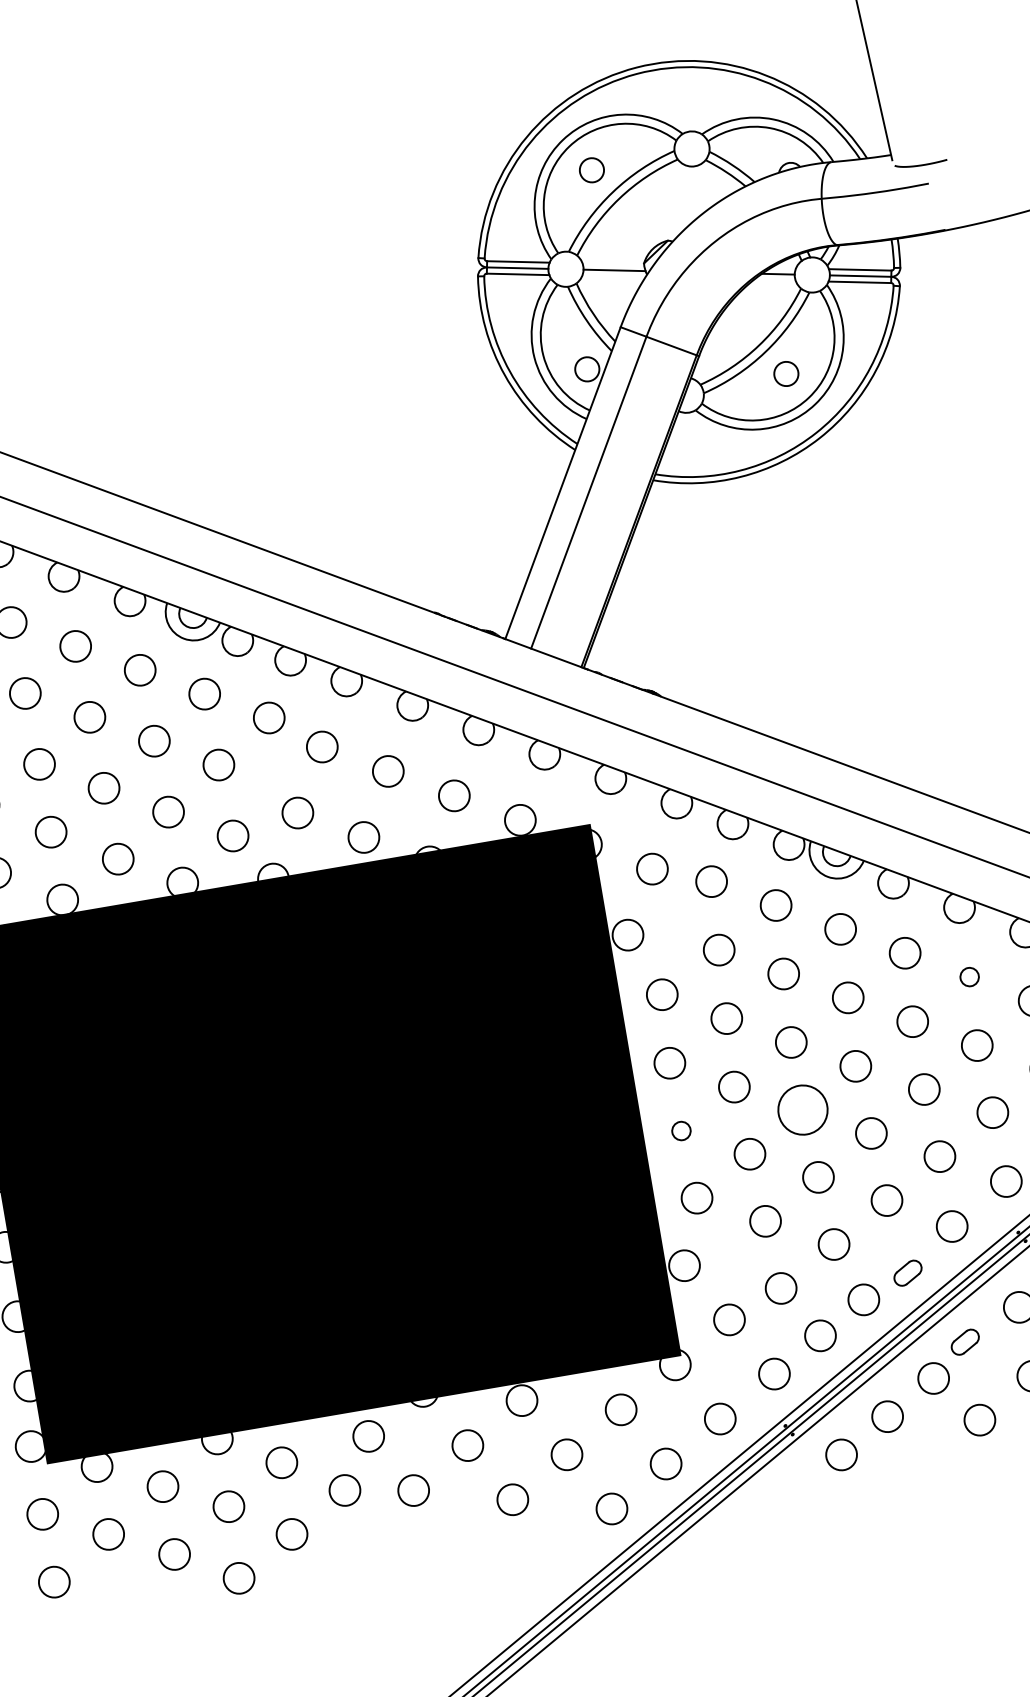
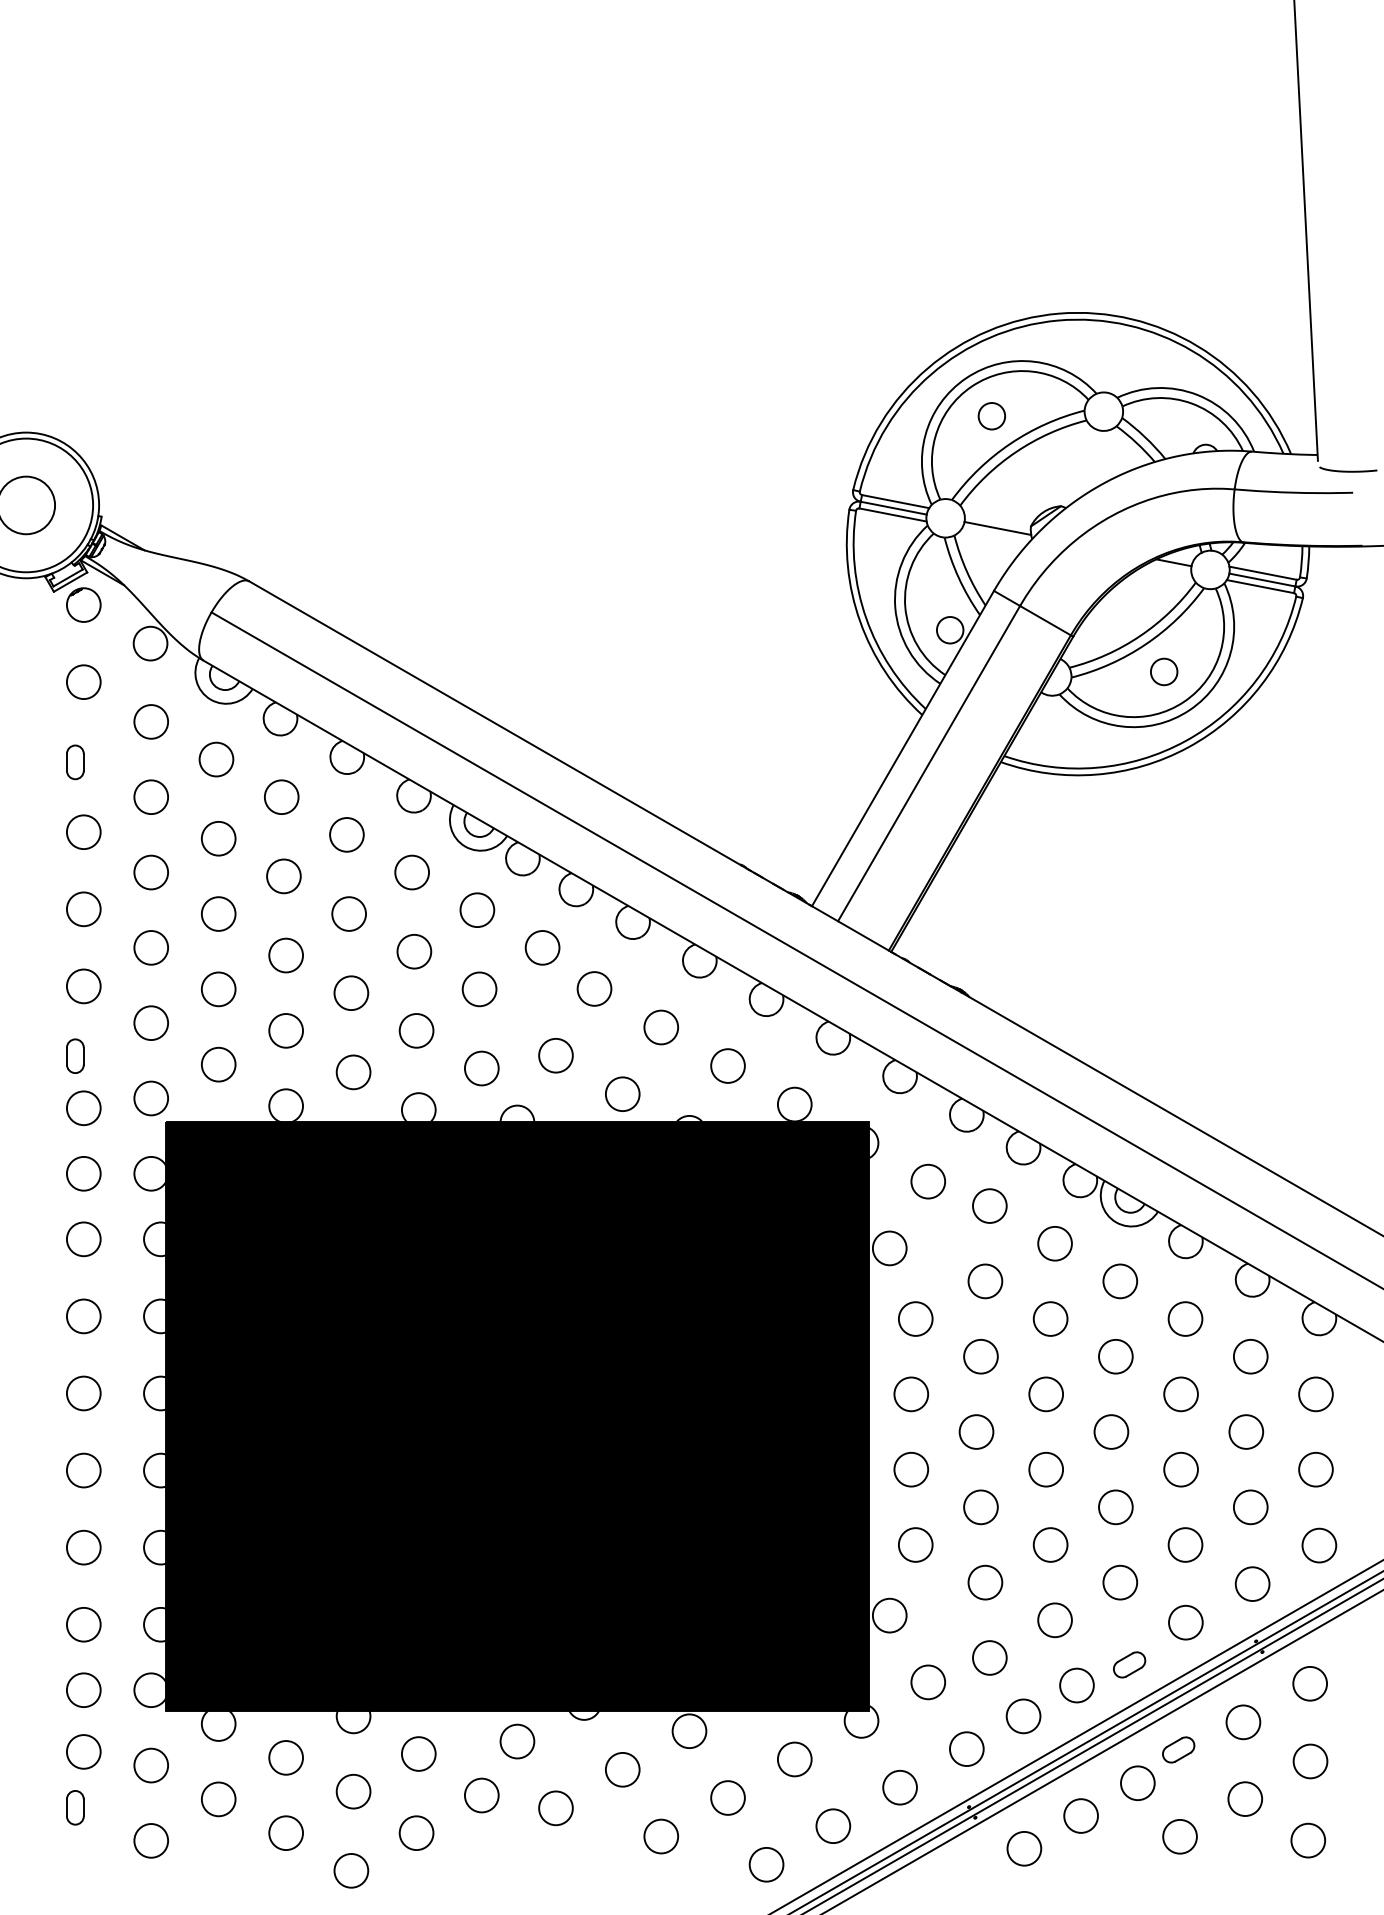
circle: (969, 976) -> (1250, 1356), size x1.67
circle: (802, 1110) -> (1045, 1469), size x0.62
circle: (681, 1130) -> (911, 1469), size x1.67

